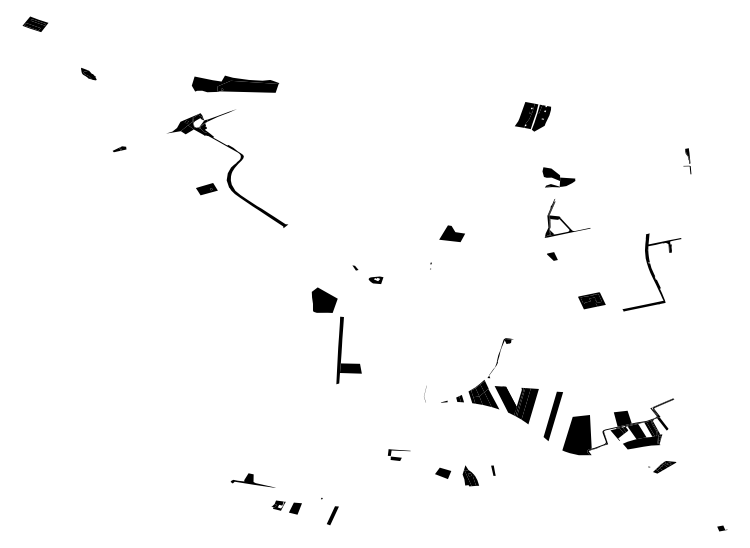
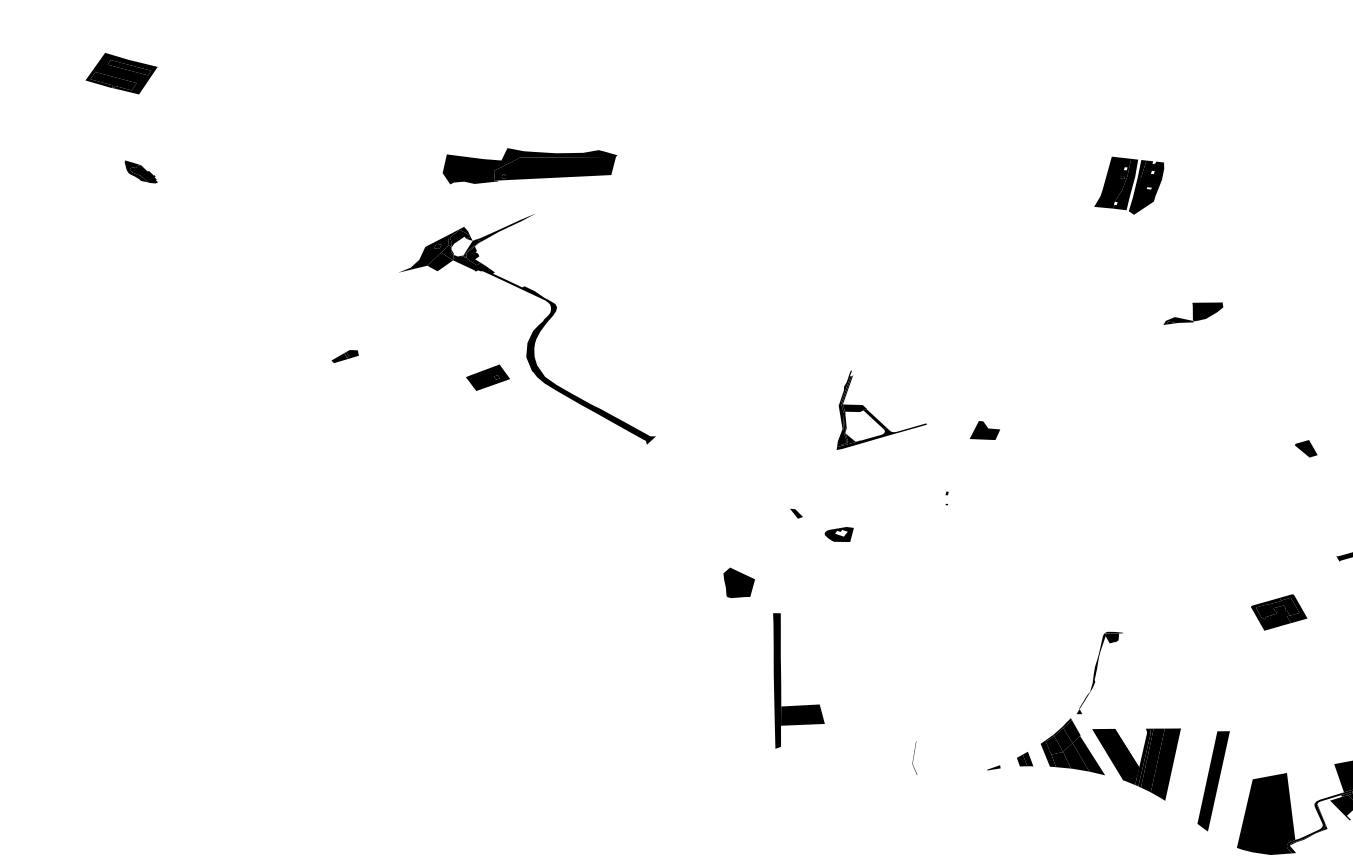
part: (34, 23) -> (119, 71), size x1.4
part: (88, 74) -> (140, 172), moved
part: (119, 149) -> (344, 356), moved
fill: (551, 174) -> (1174, 297), removed
part: (567, 218) -> (879, 407), moved
part: (451, 233) -> (983, 430), size x0.6
part: (552, 256) -> (1306, 448), moved
part: (324, 299) -> (739, 581), size x0.6
part: (591, 300) -> (1278, 611), moved
part: (425, 394) -> (915, 759), moved

